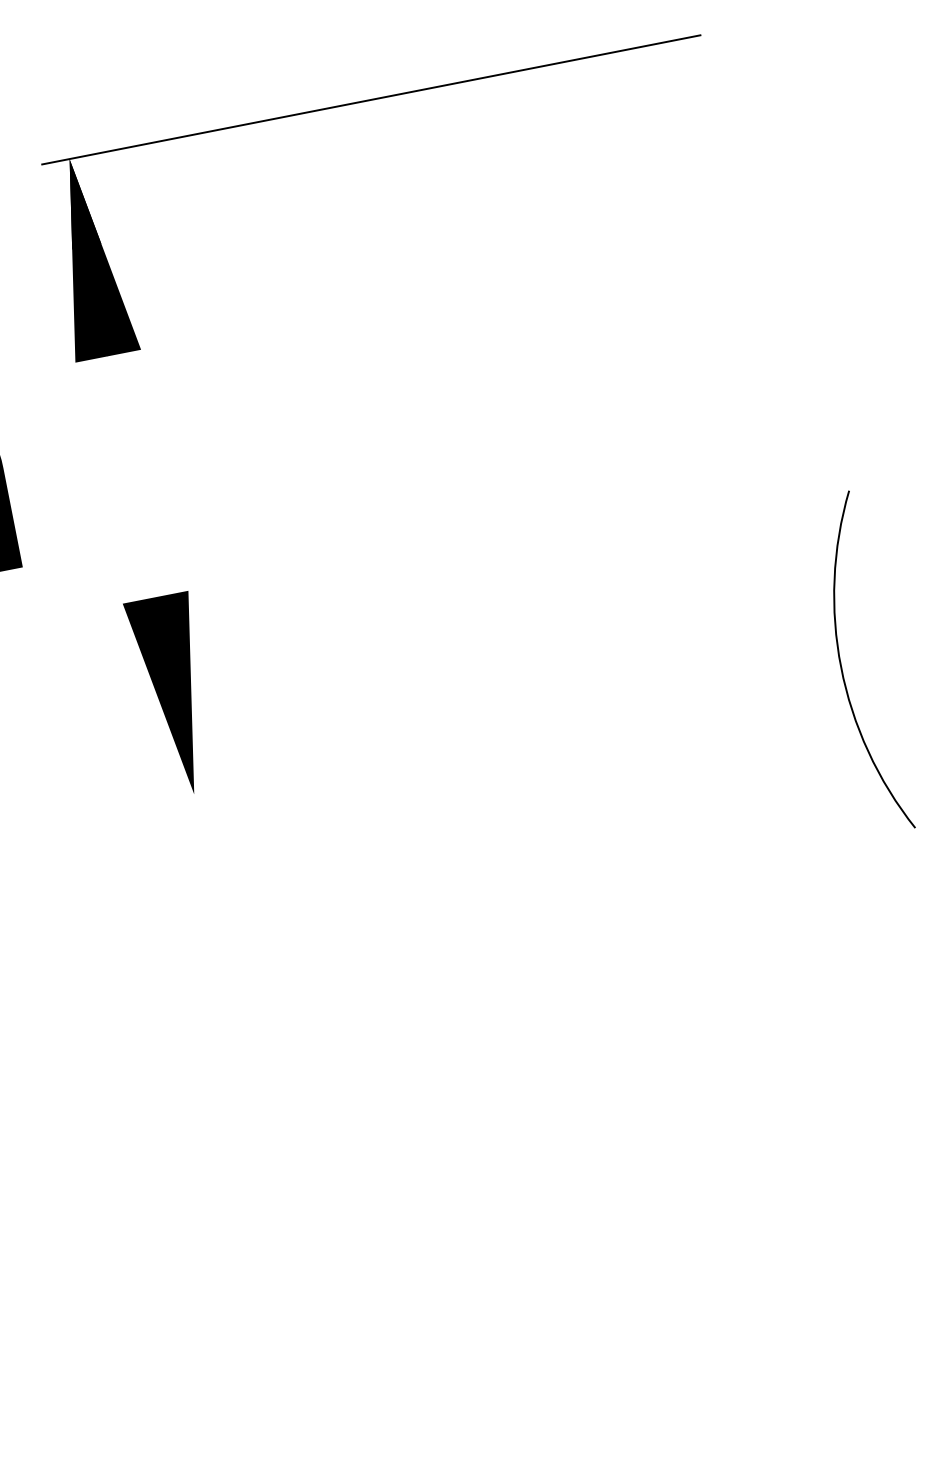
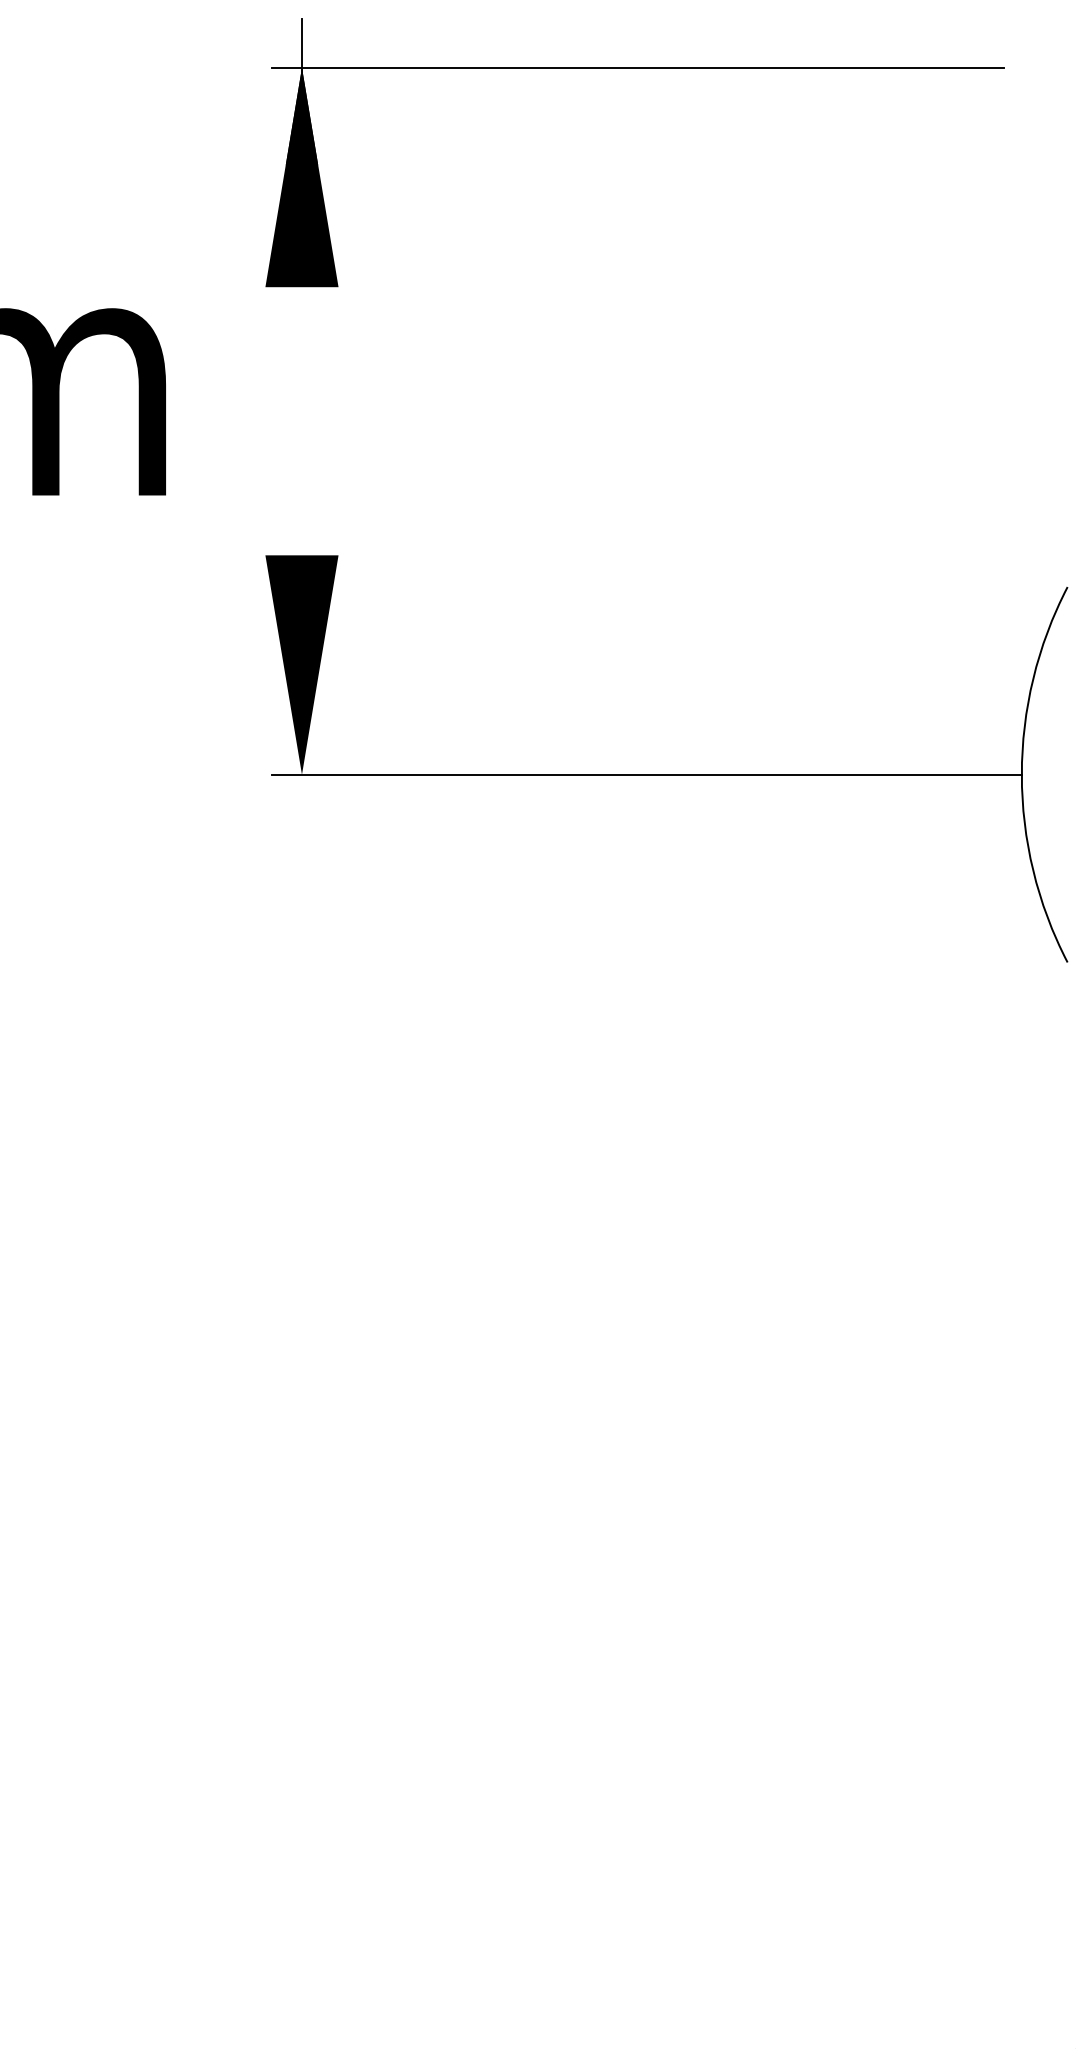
line: (65, 140) -> (301, 46), added
line: (503, 733) -> (646, 774), added

